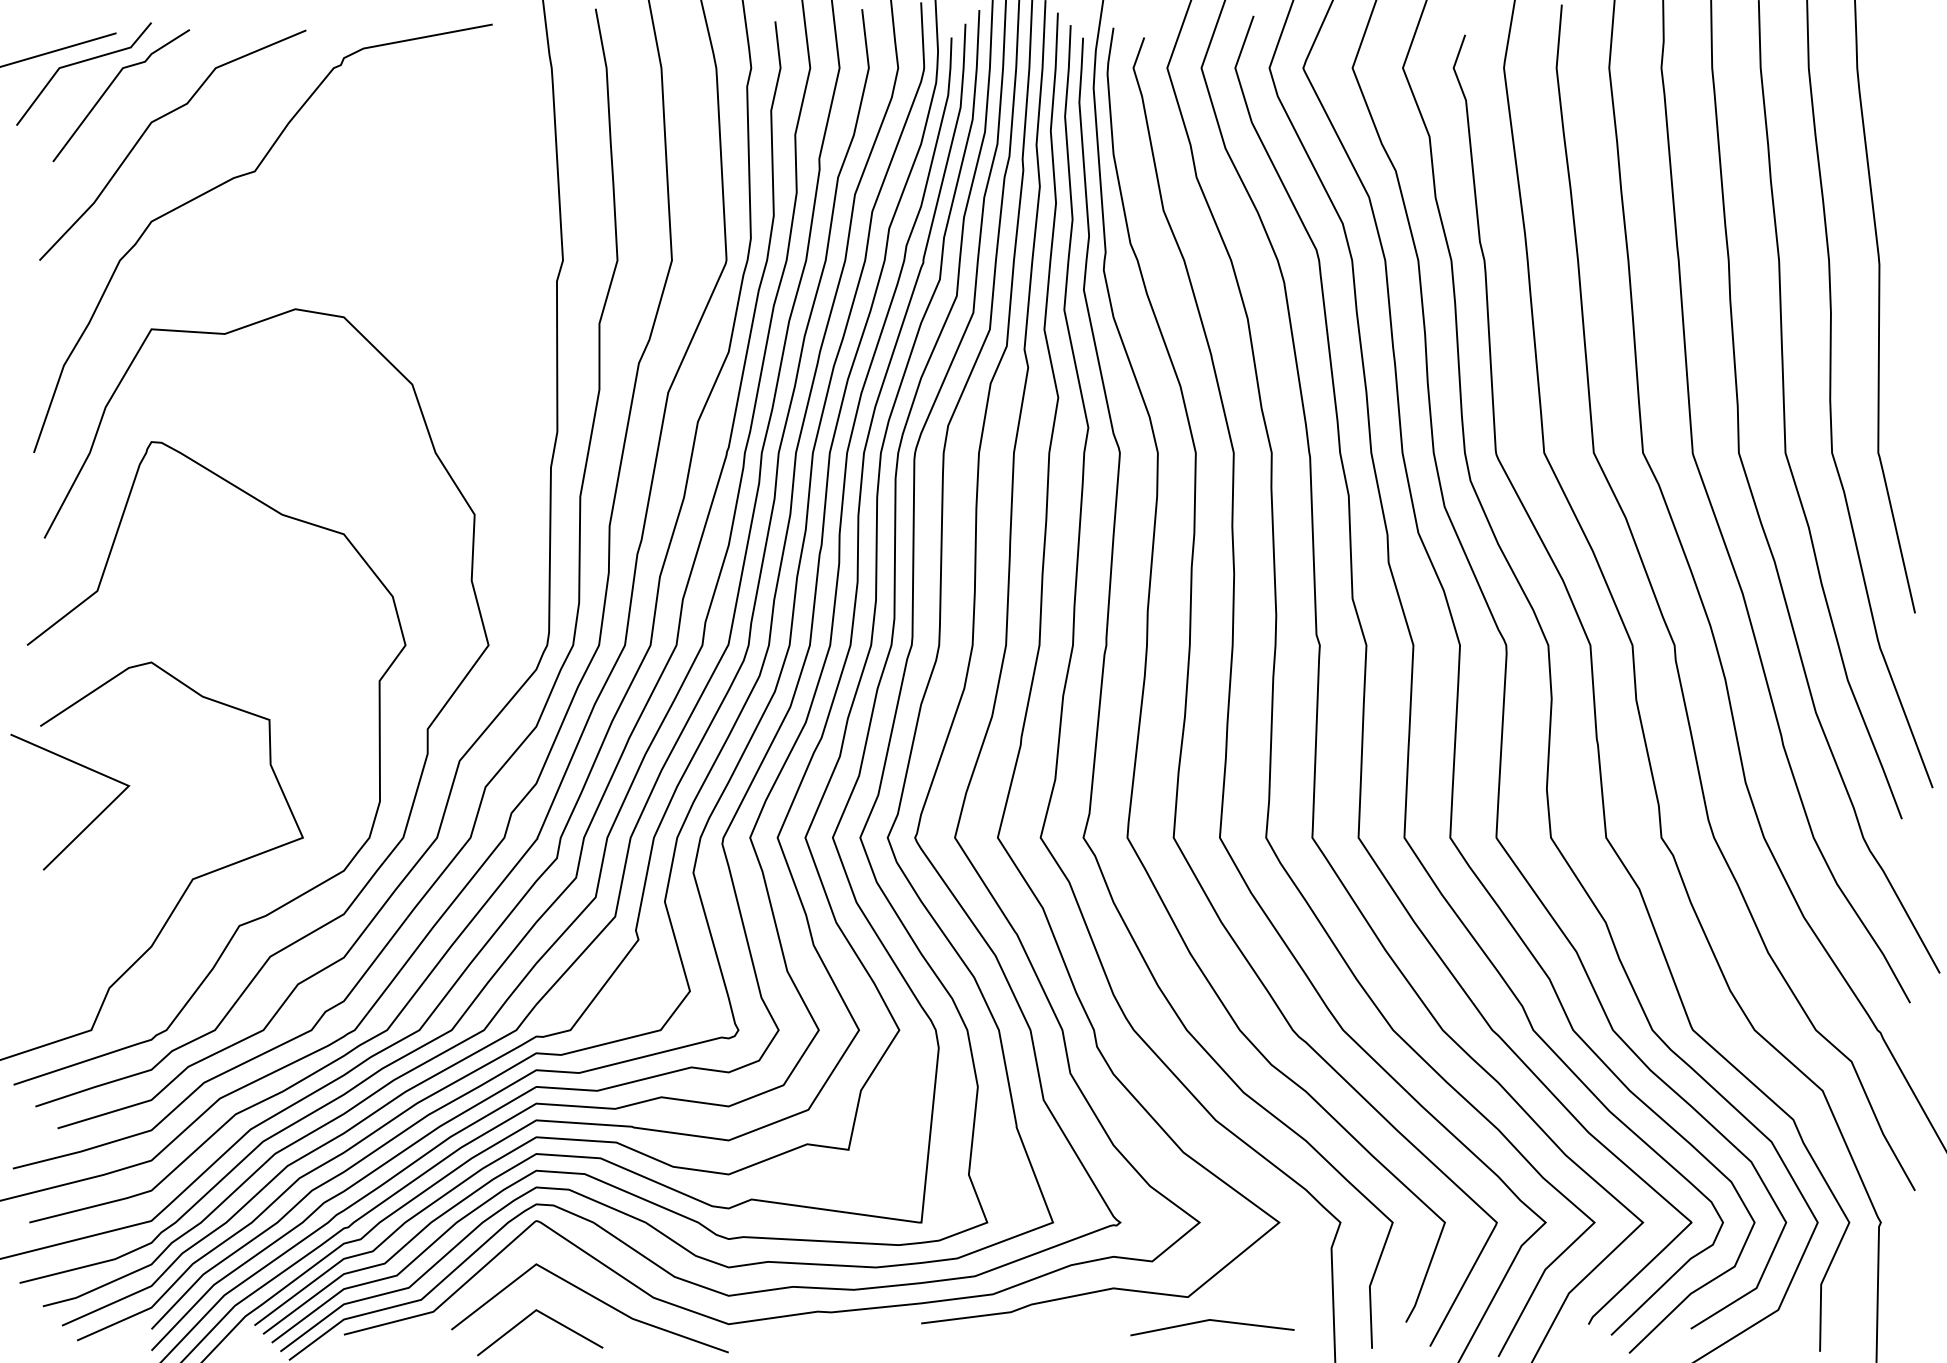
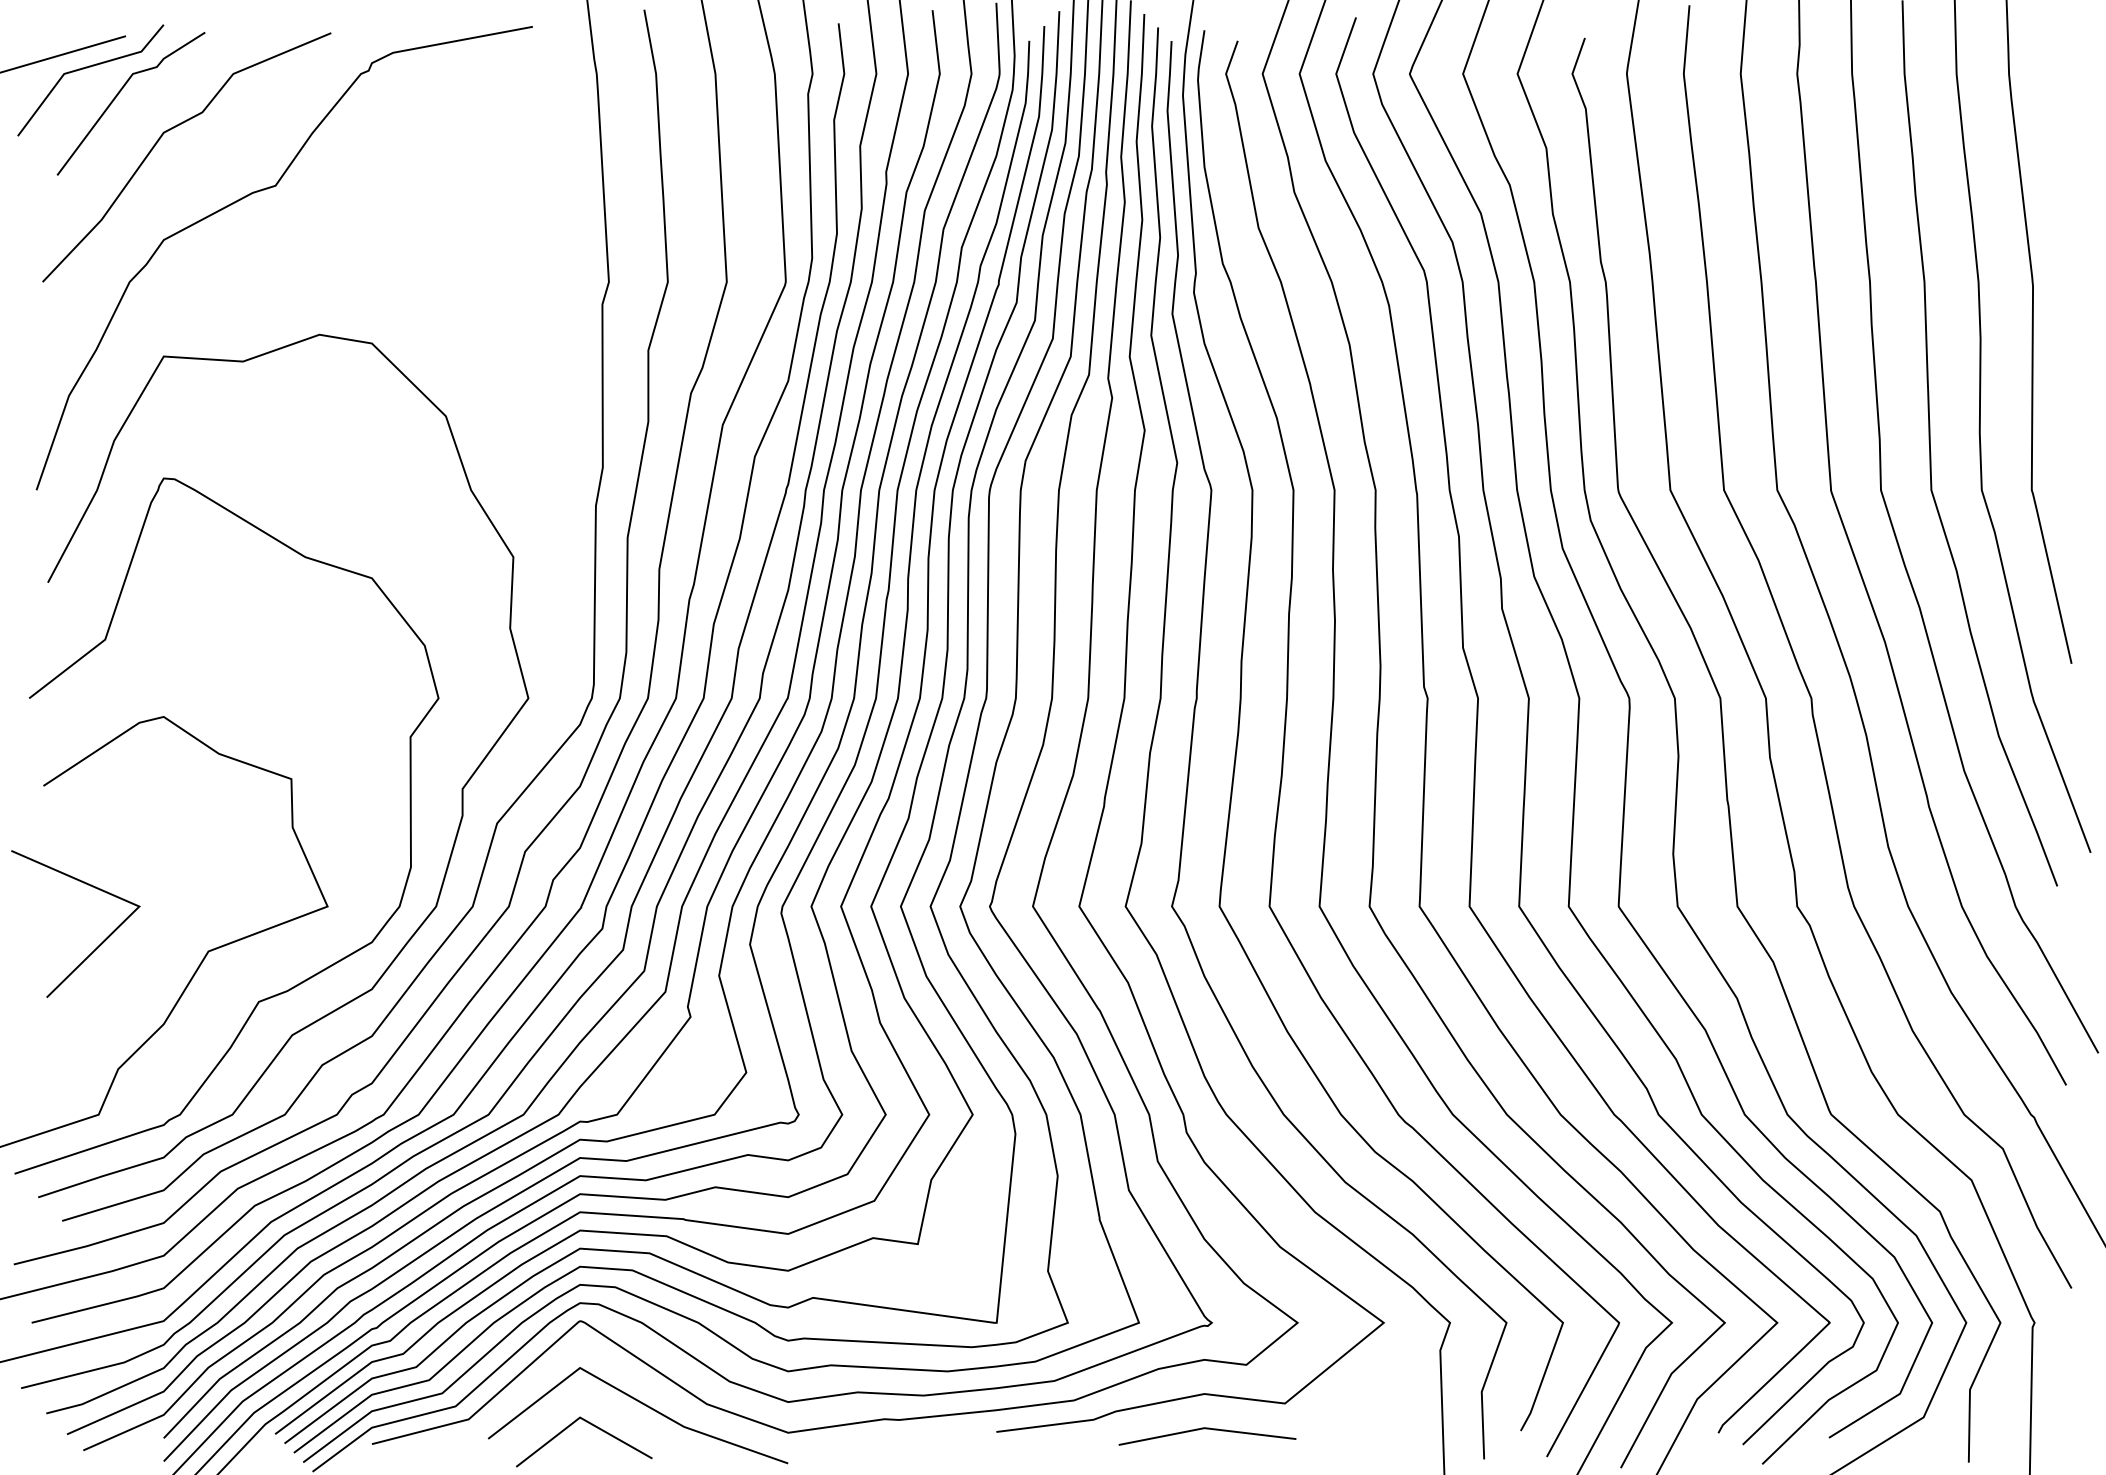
line: (91, 822) -> (98, 945), moved
line: (1212, 1321) -> (1207, 1429), moved

